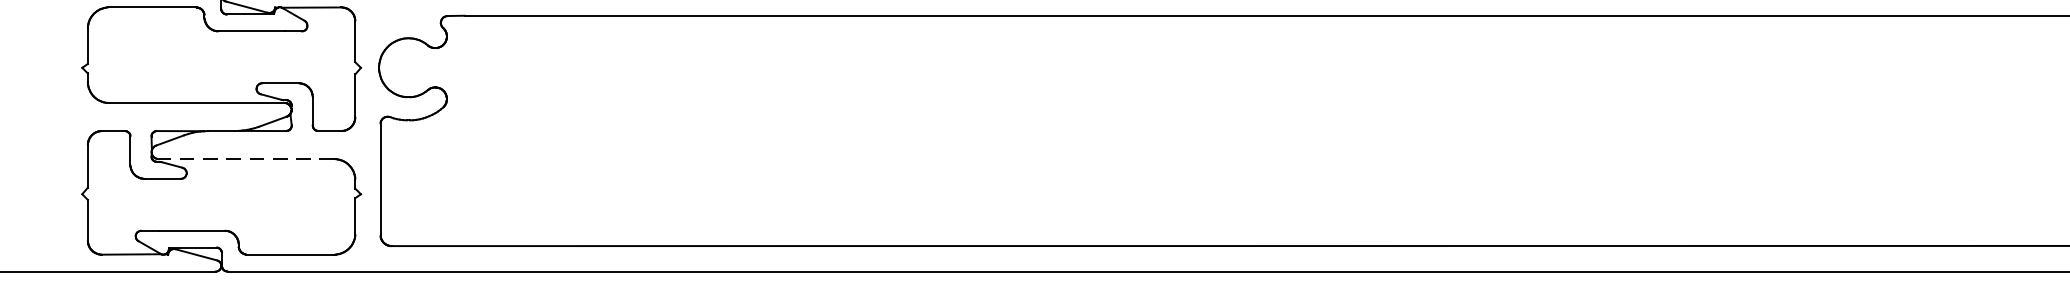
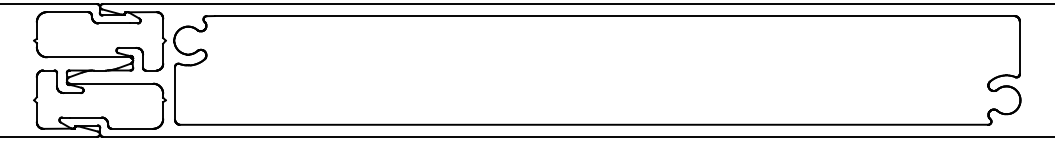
line: (245, 158) -> (111, 83), dashed -> solid

